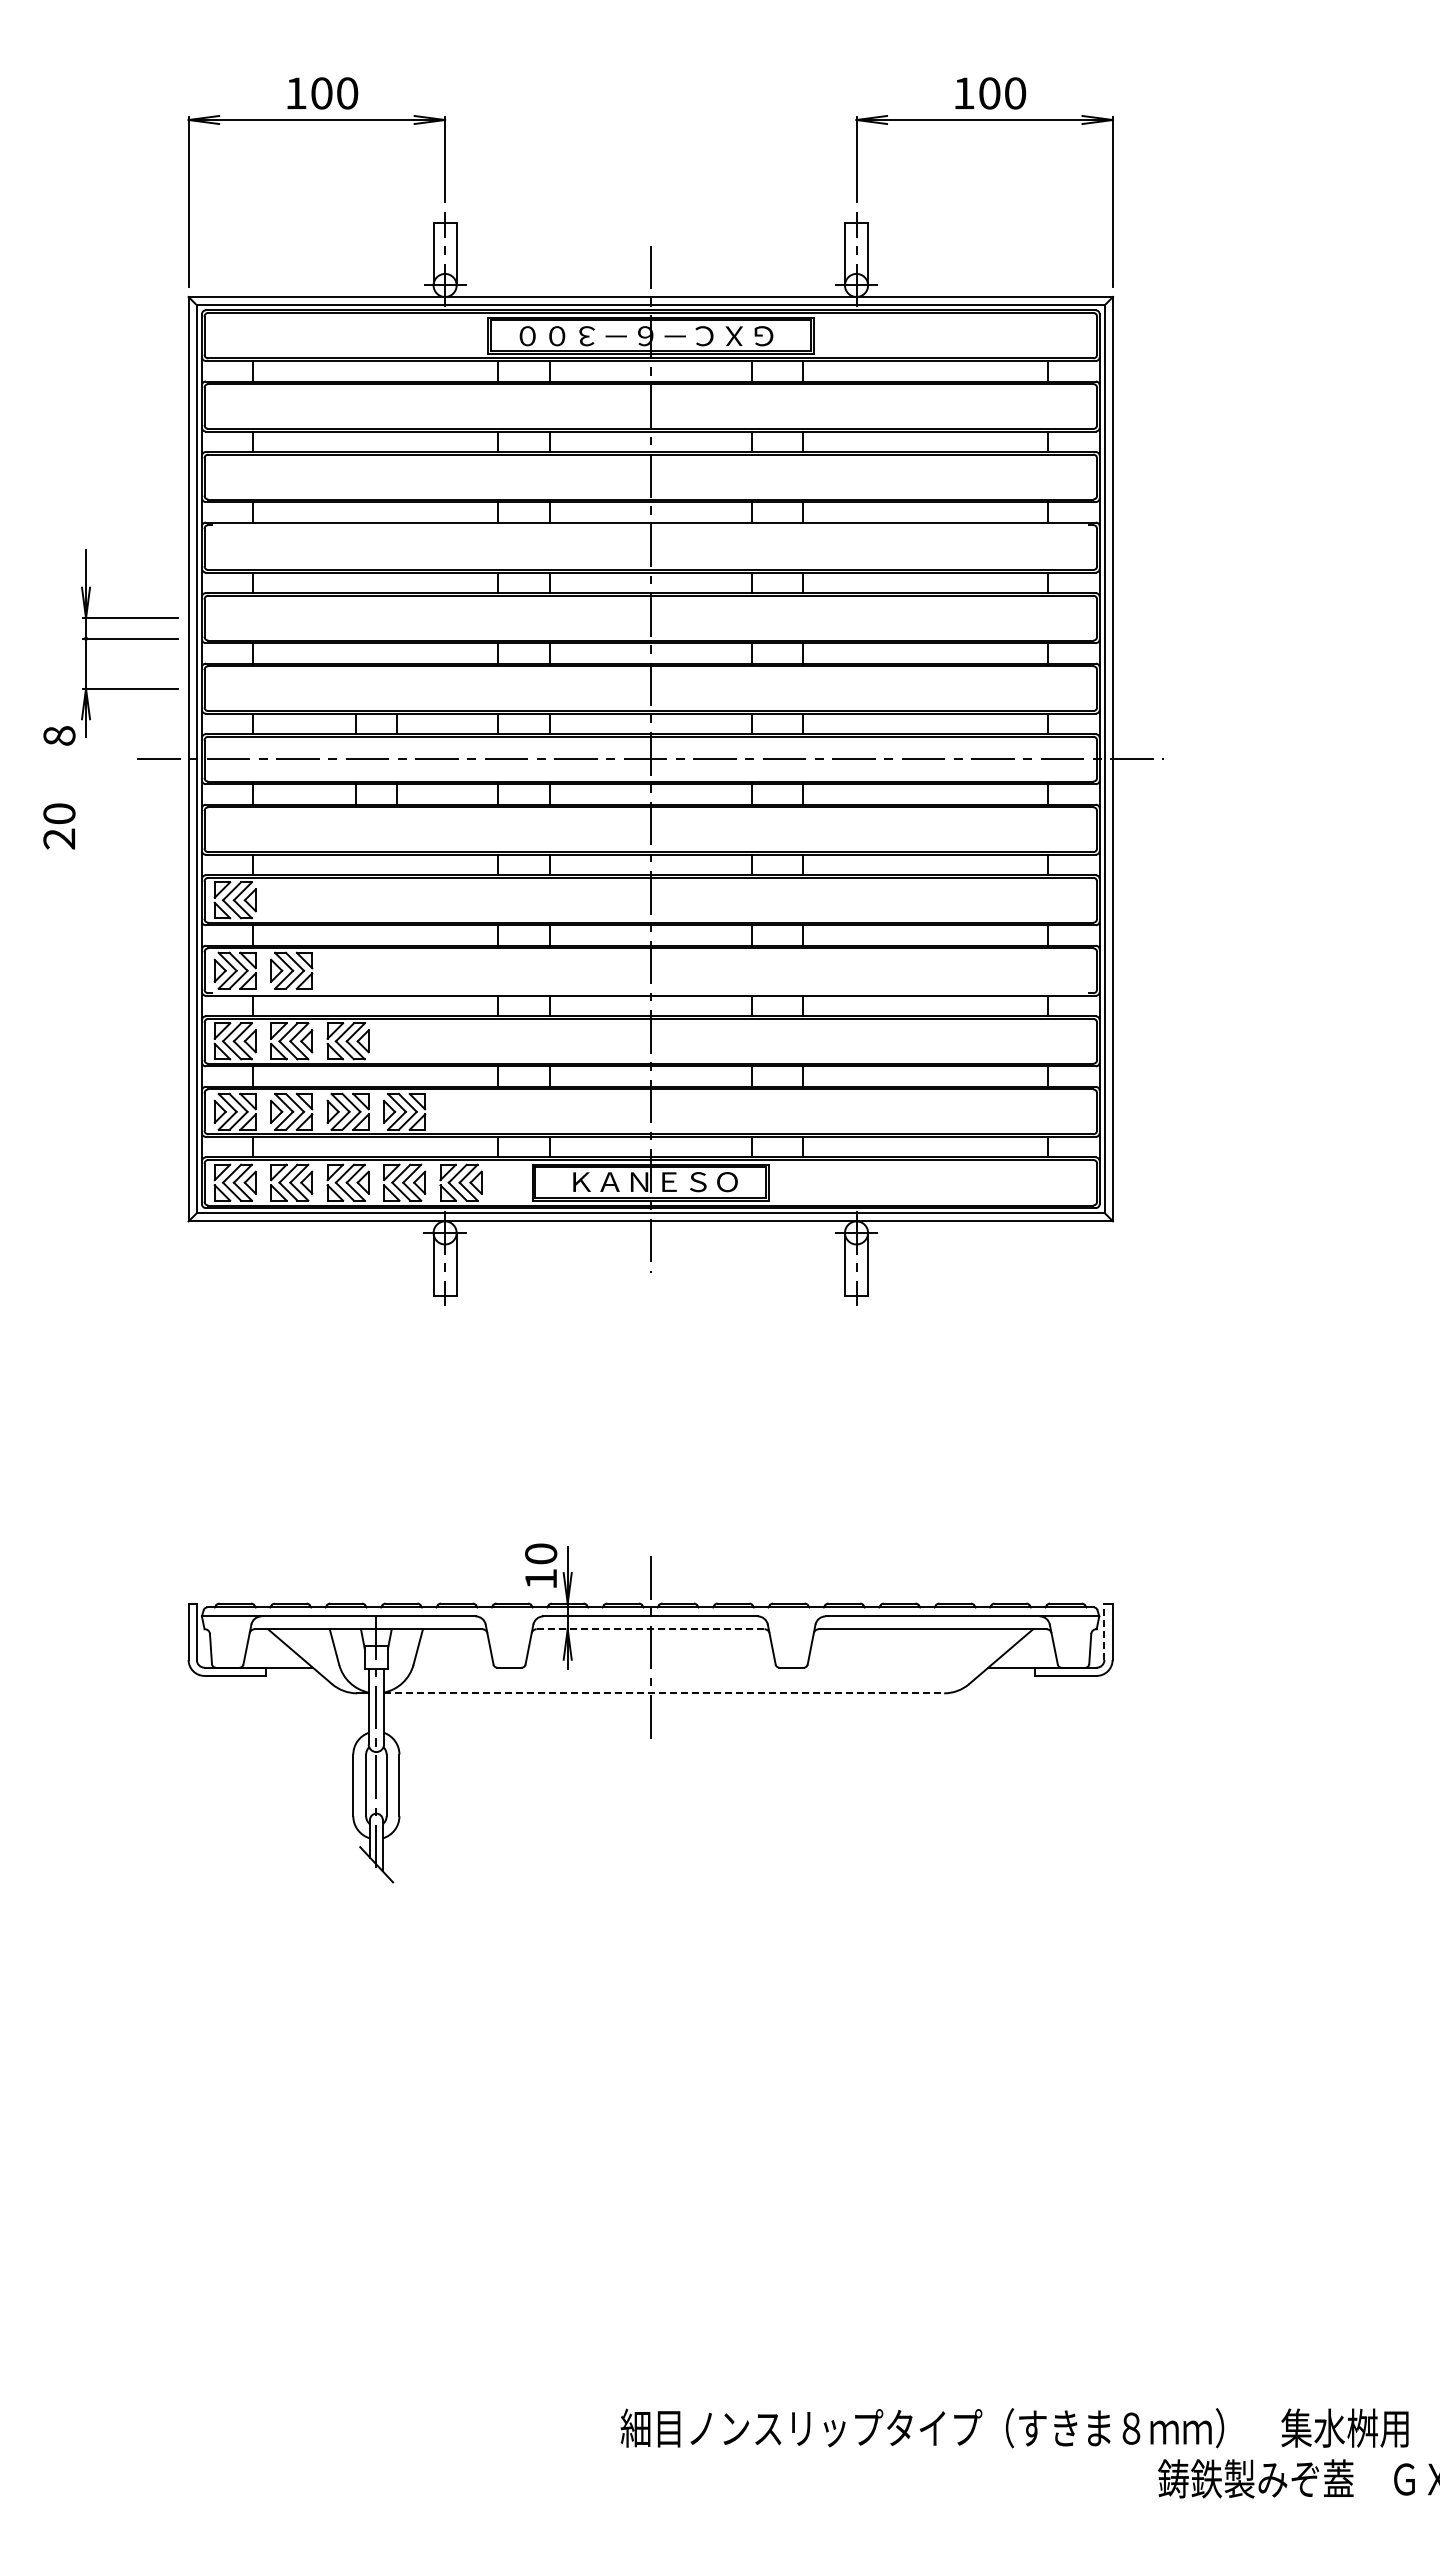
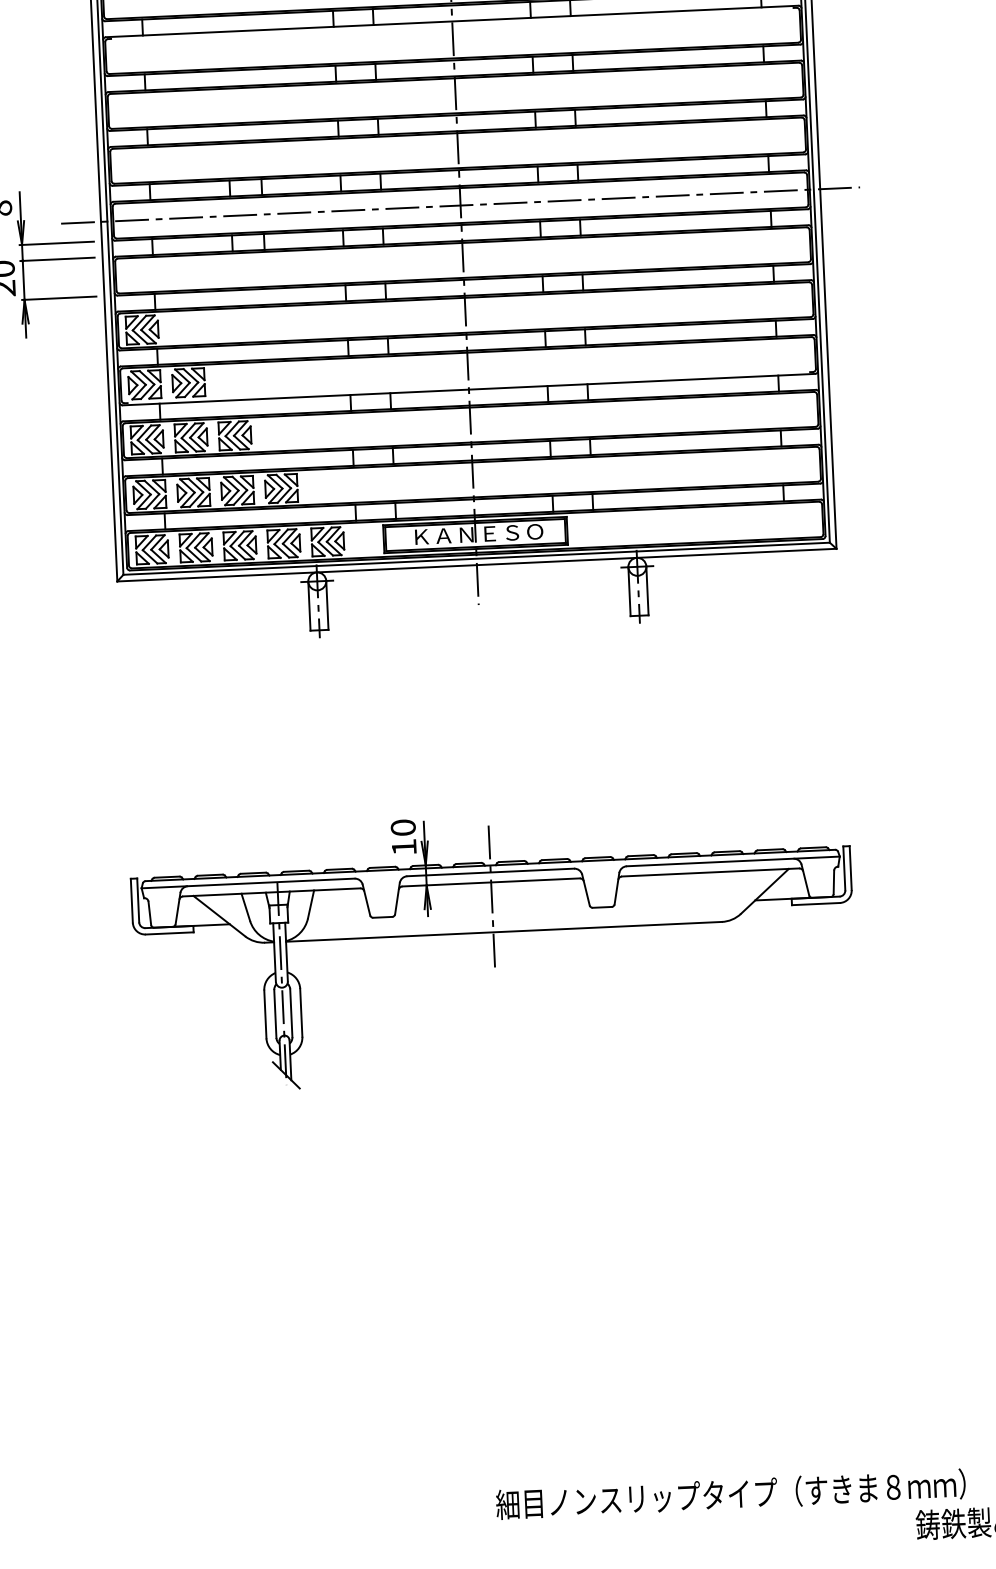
part: (129, 643) -> (56, 263), moved
line: (650, 1629) -> (491, 882), dashed -> solid
line: (1104, 1631) -> (844, 868), dashed -> solid
line: (664, 1693) -> (504, 931), dashed -> solid

